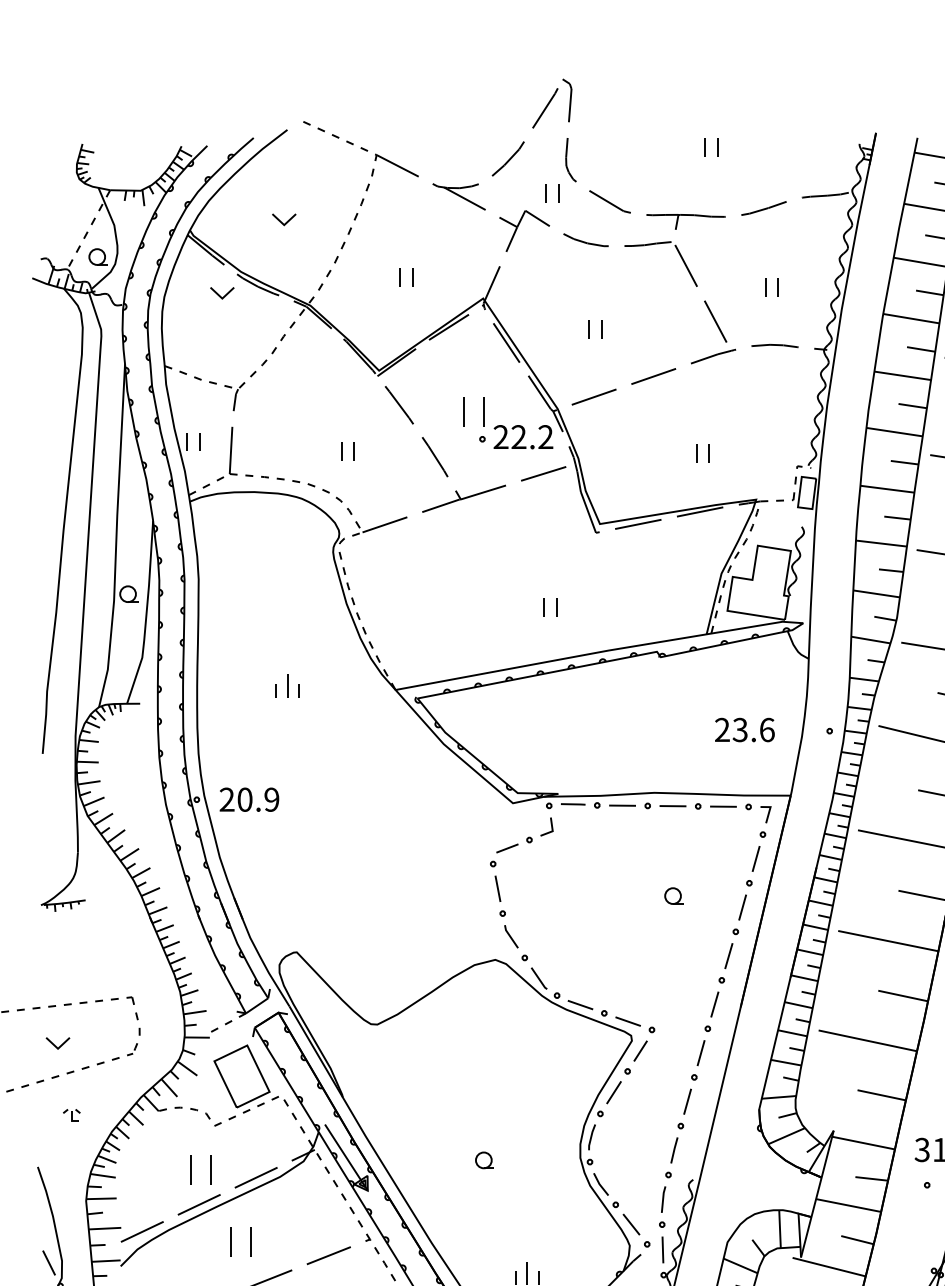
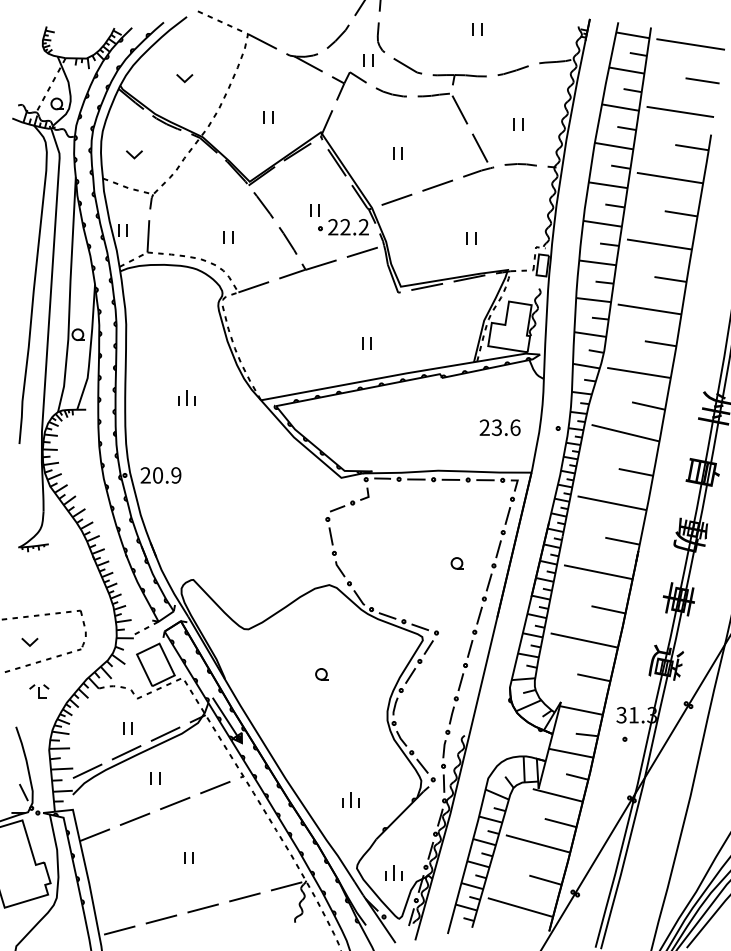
part: (222, 292) -> (134, 154), moved
part: (473, 412) -> (314, 210), size x0.62
part: (672, 896) -> (456, 563), moved
part: (71, 1115) -> (39, 691), size x1.67
part: (483, 1160) -> (321, 674), moved
part: (200, 1169) -> (127, 728), size x0.62
part: (241, 1242) -> (155, 778), size x0.62

